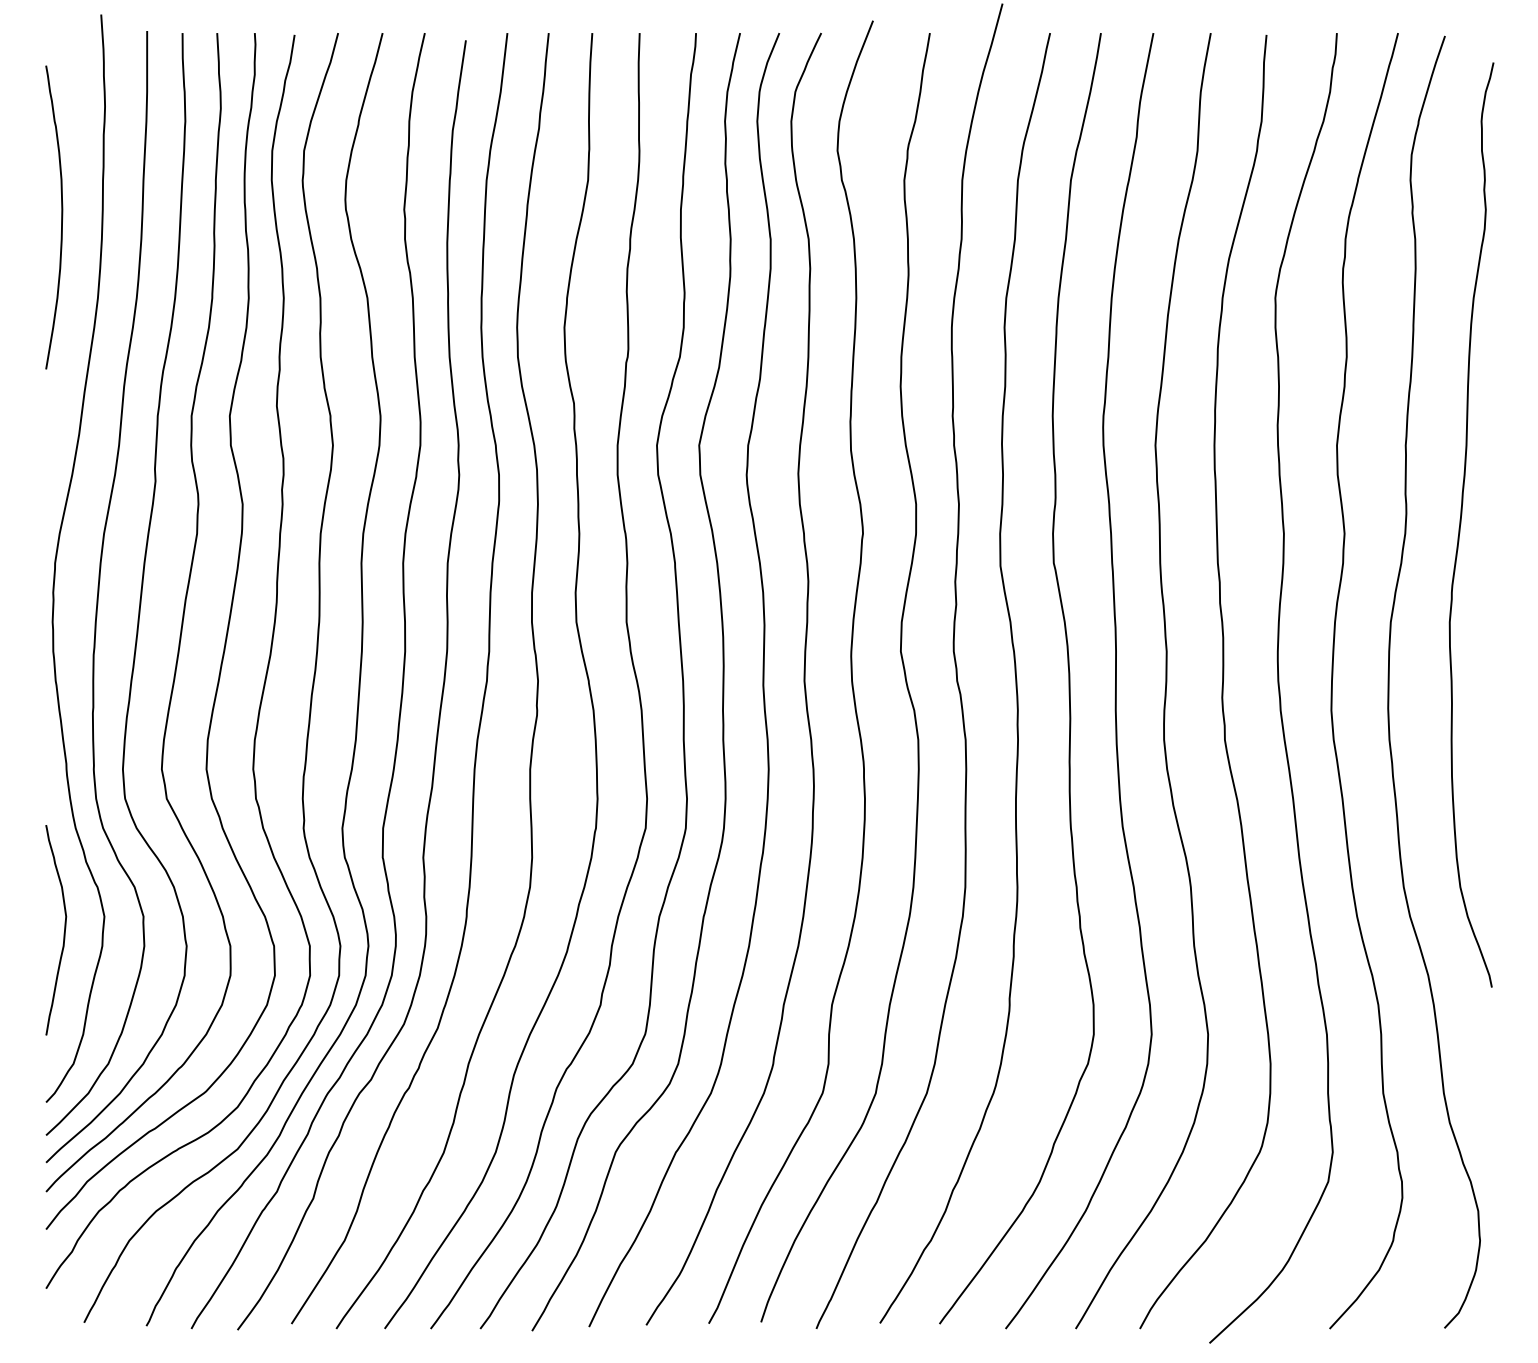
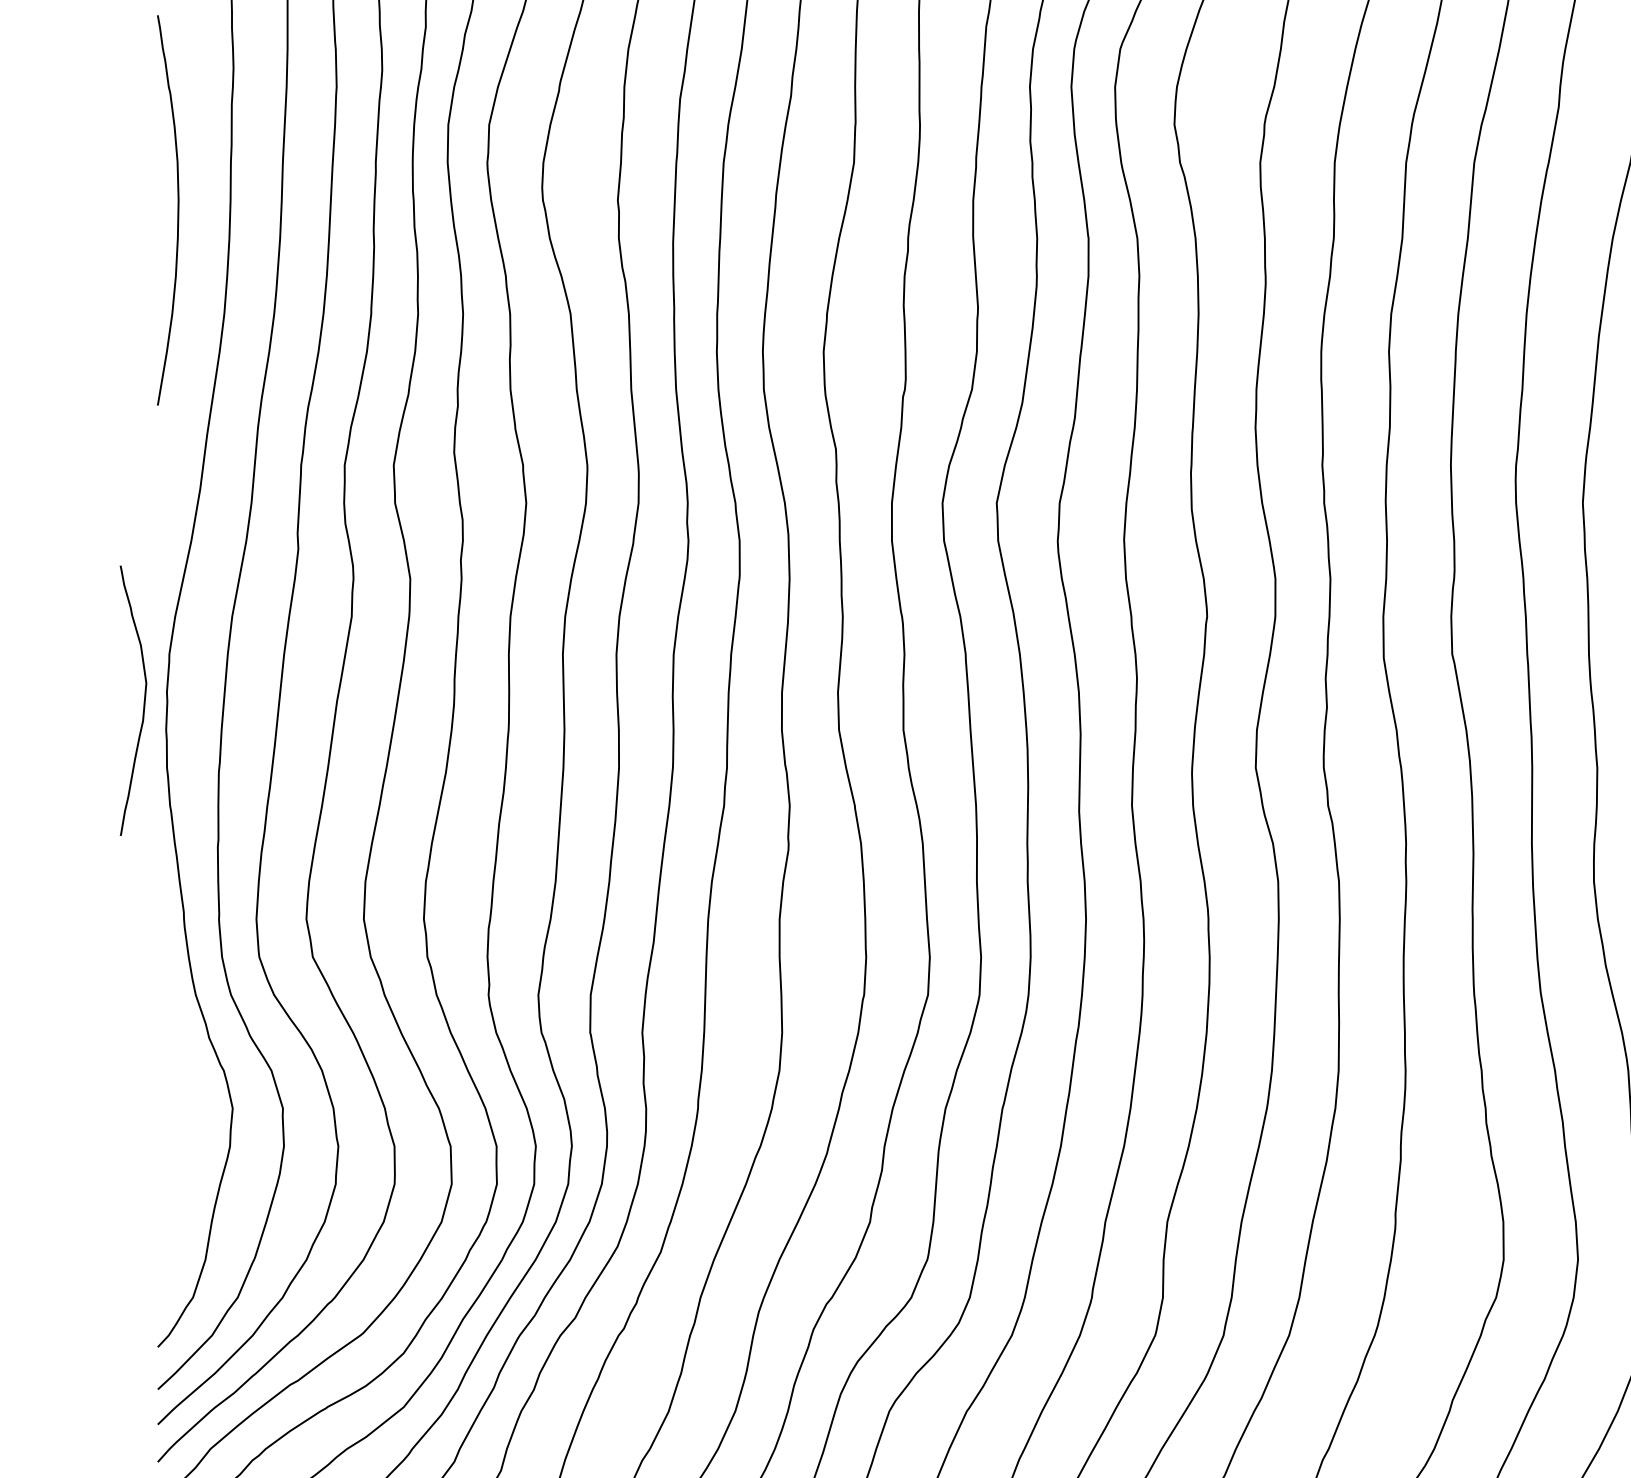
curve: (63, 933) -> (142, 704), moved

